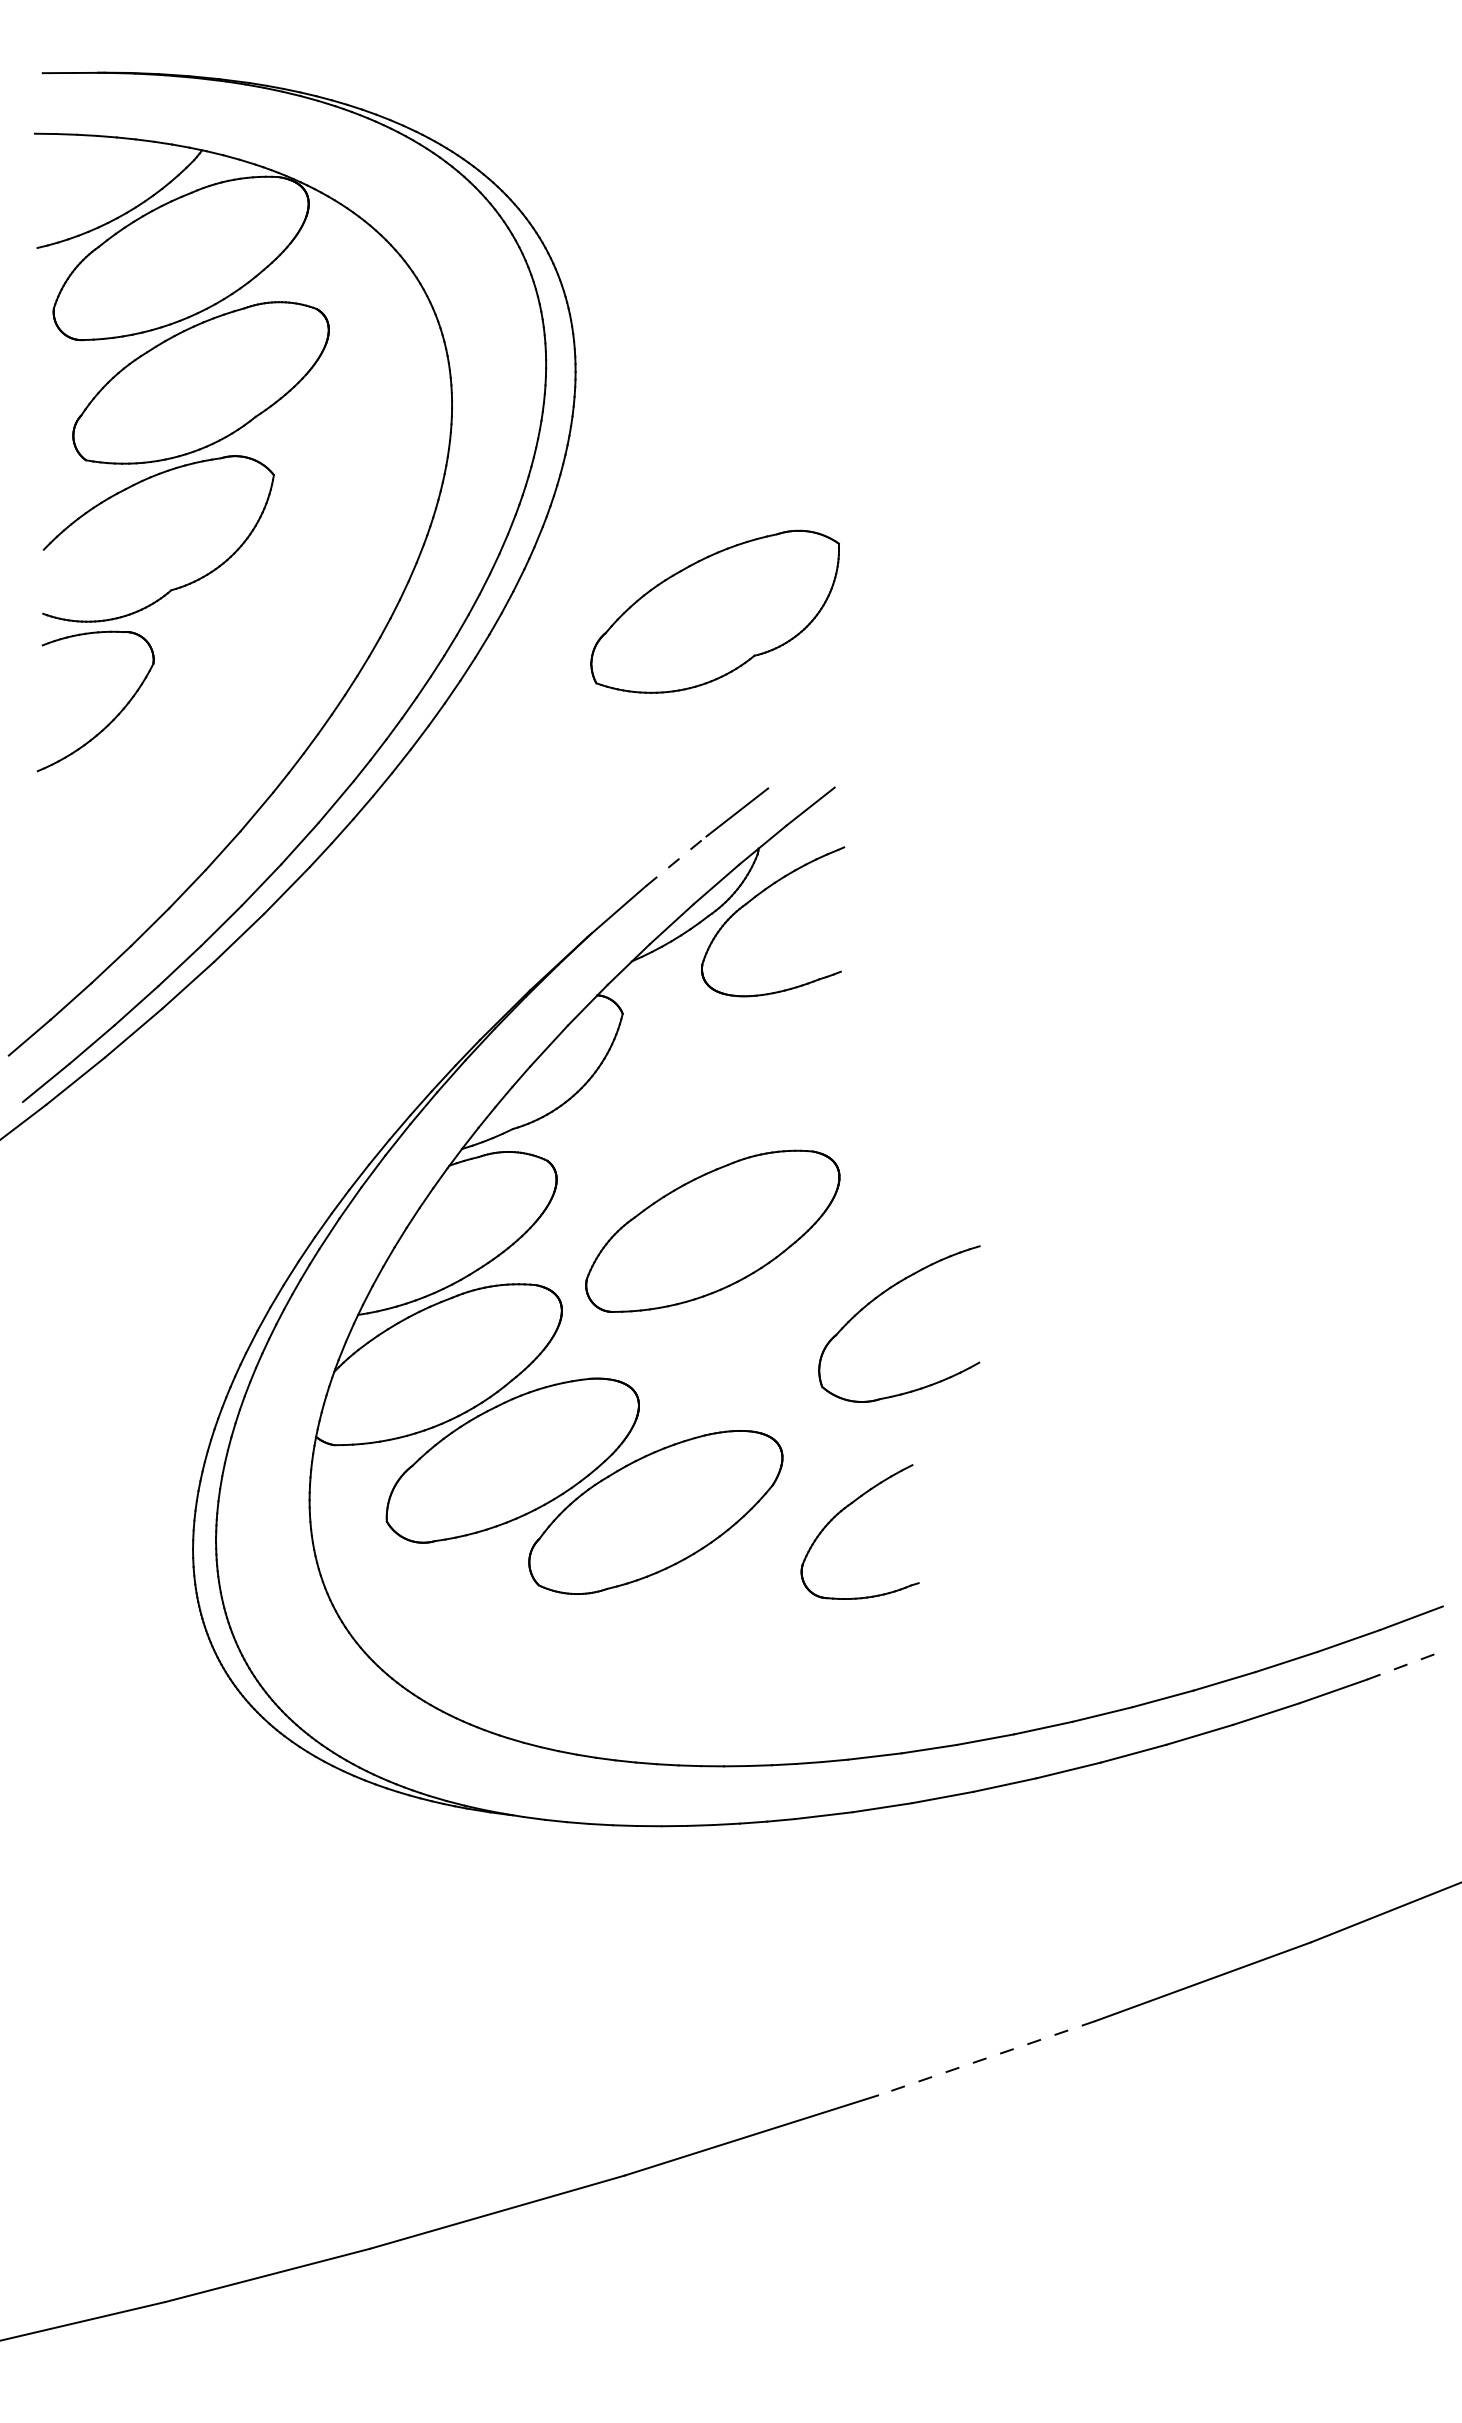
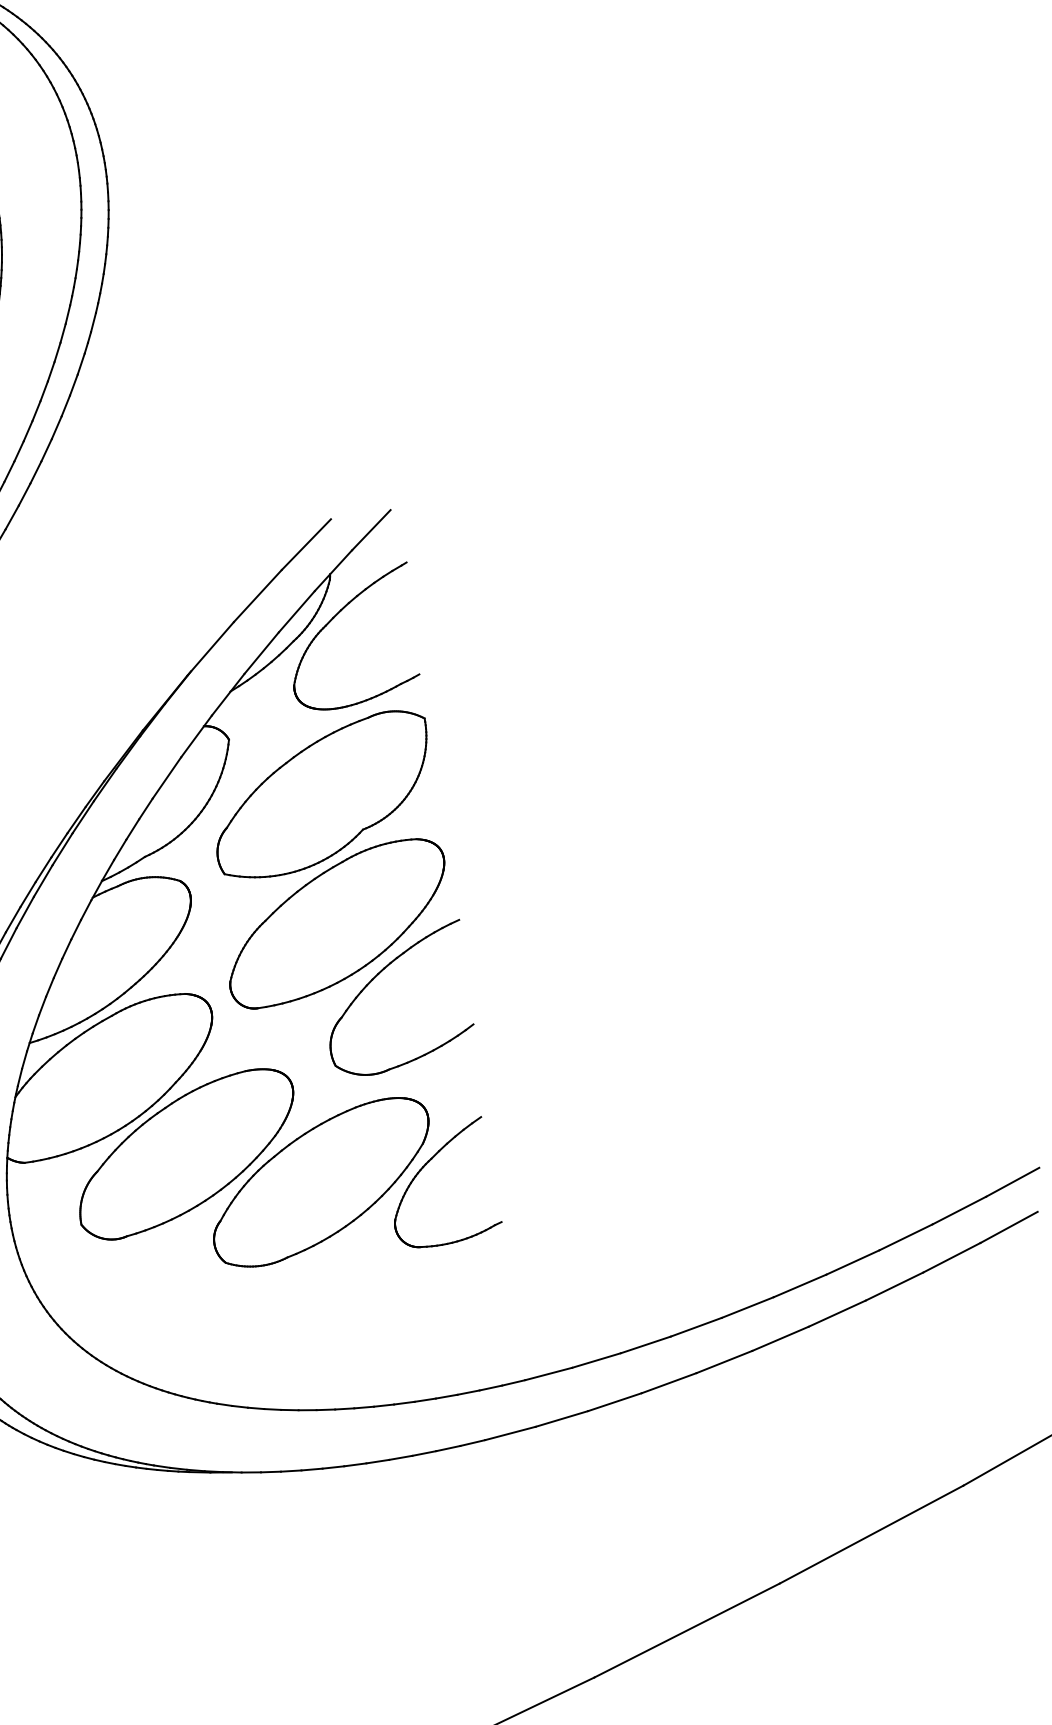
part: (714, 611) -> (321, 794), moved
line: (676, 860) -> (257, 595), dashed -> solid
part: (881, 1295) -> (377, 976), moved
part: (841, 1512) -> (423, 1168), moved
line: (1400, 1667) -> (1008, 1227), dashed -> solid
line: (986, 2058) -> (686, 1630), dashed -> solid

